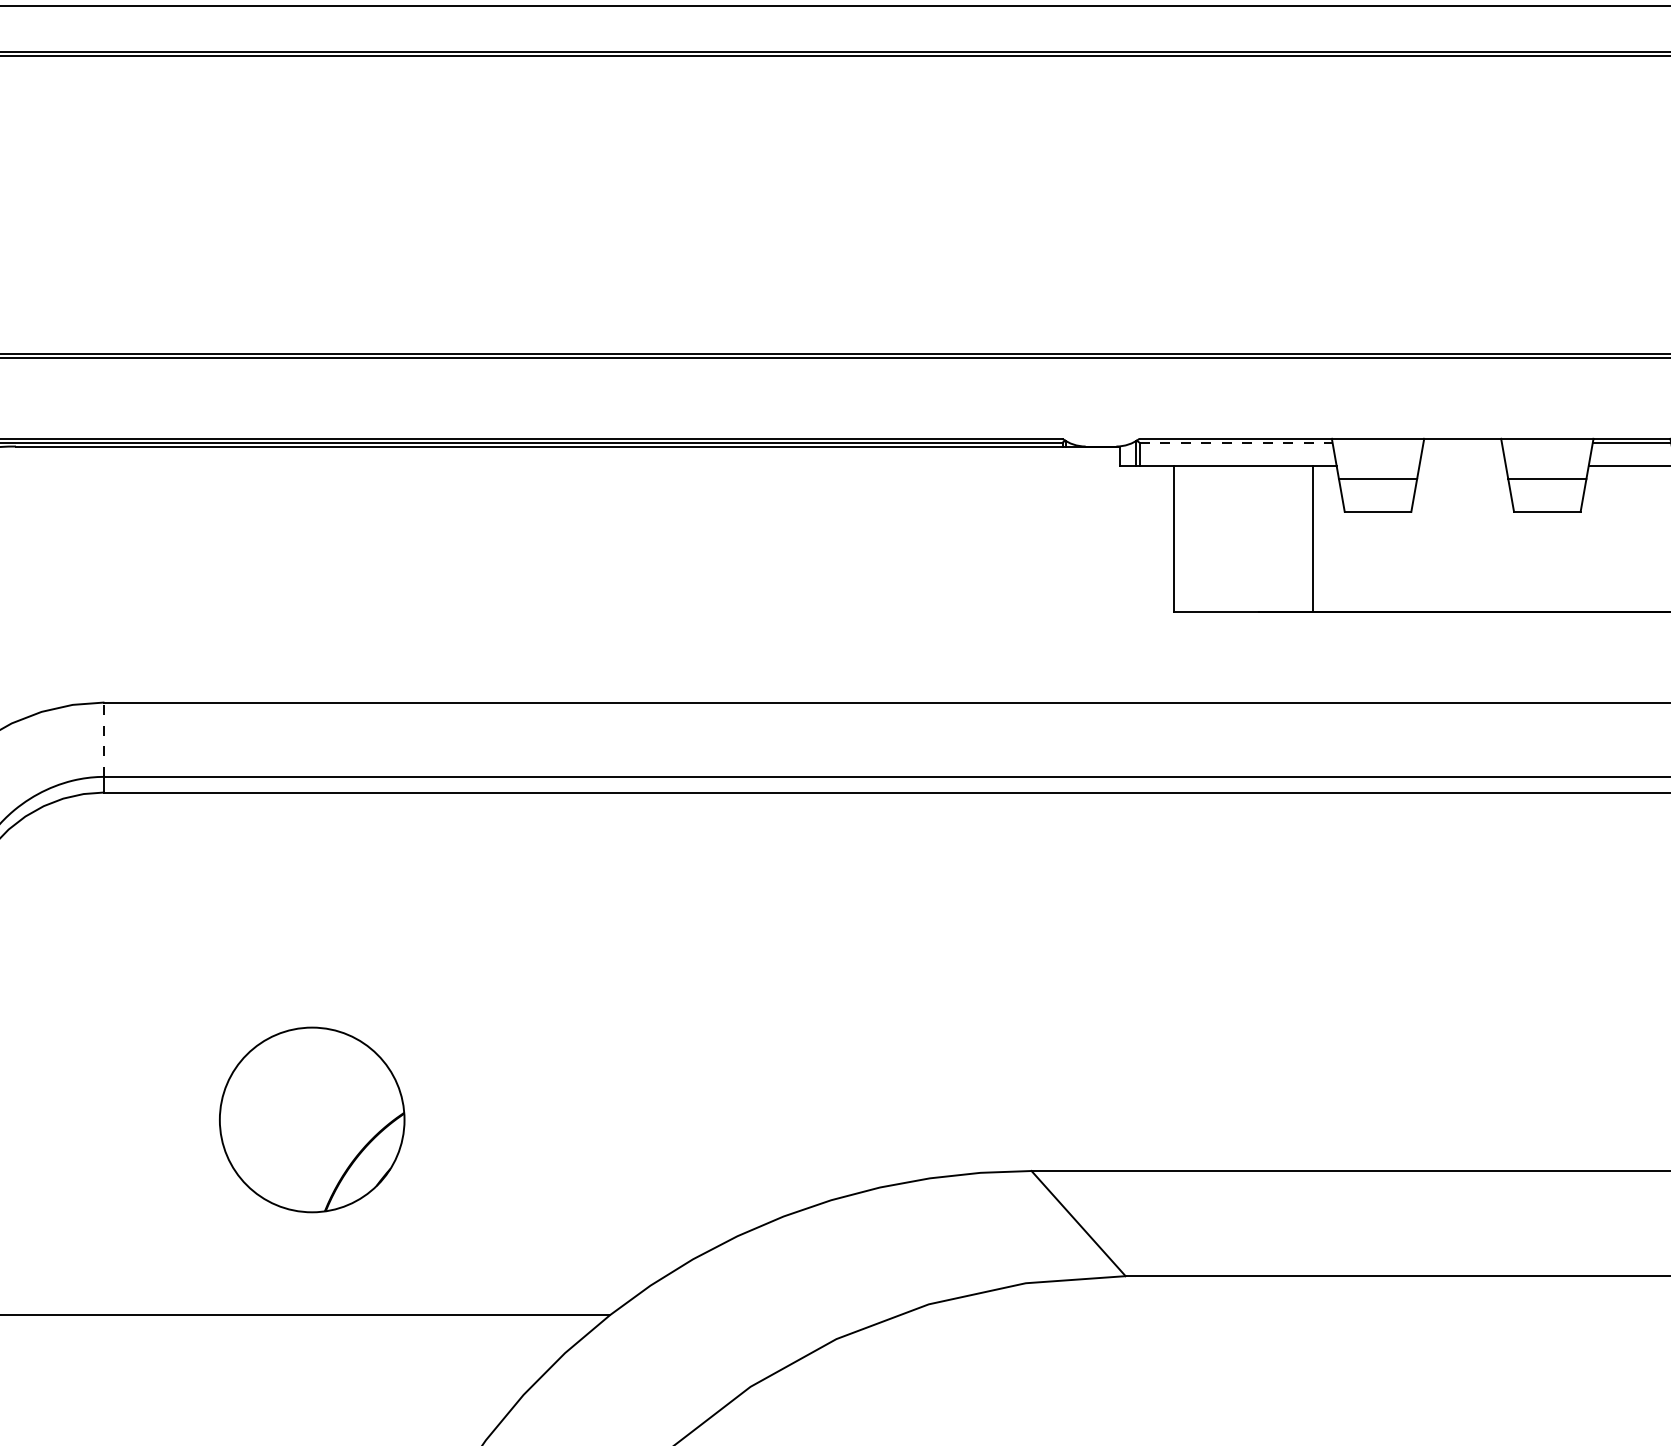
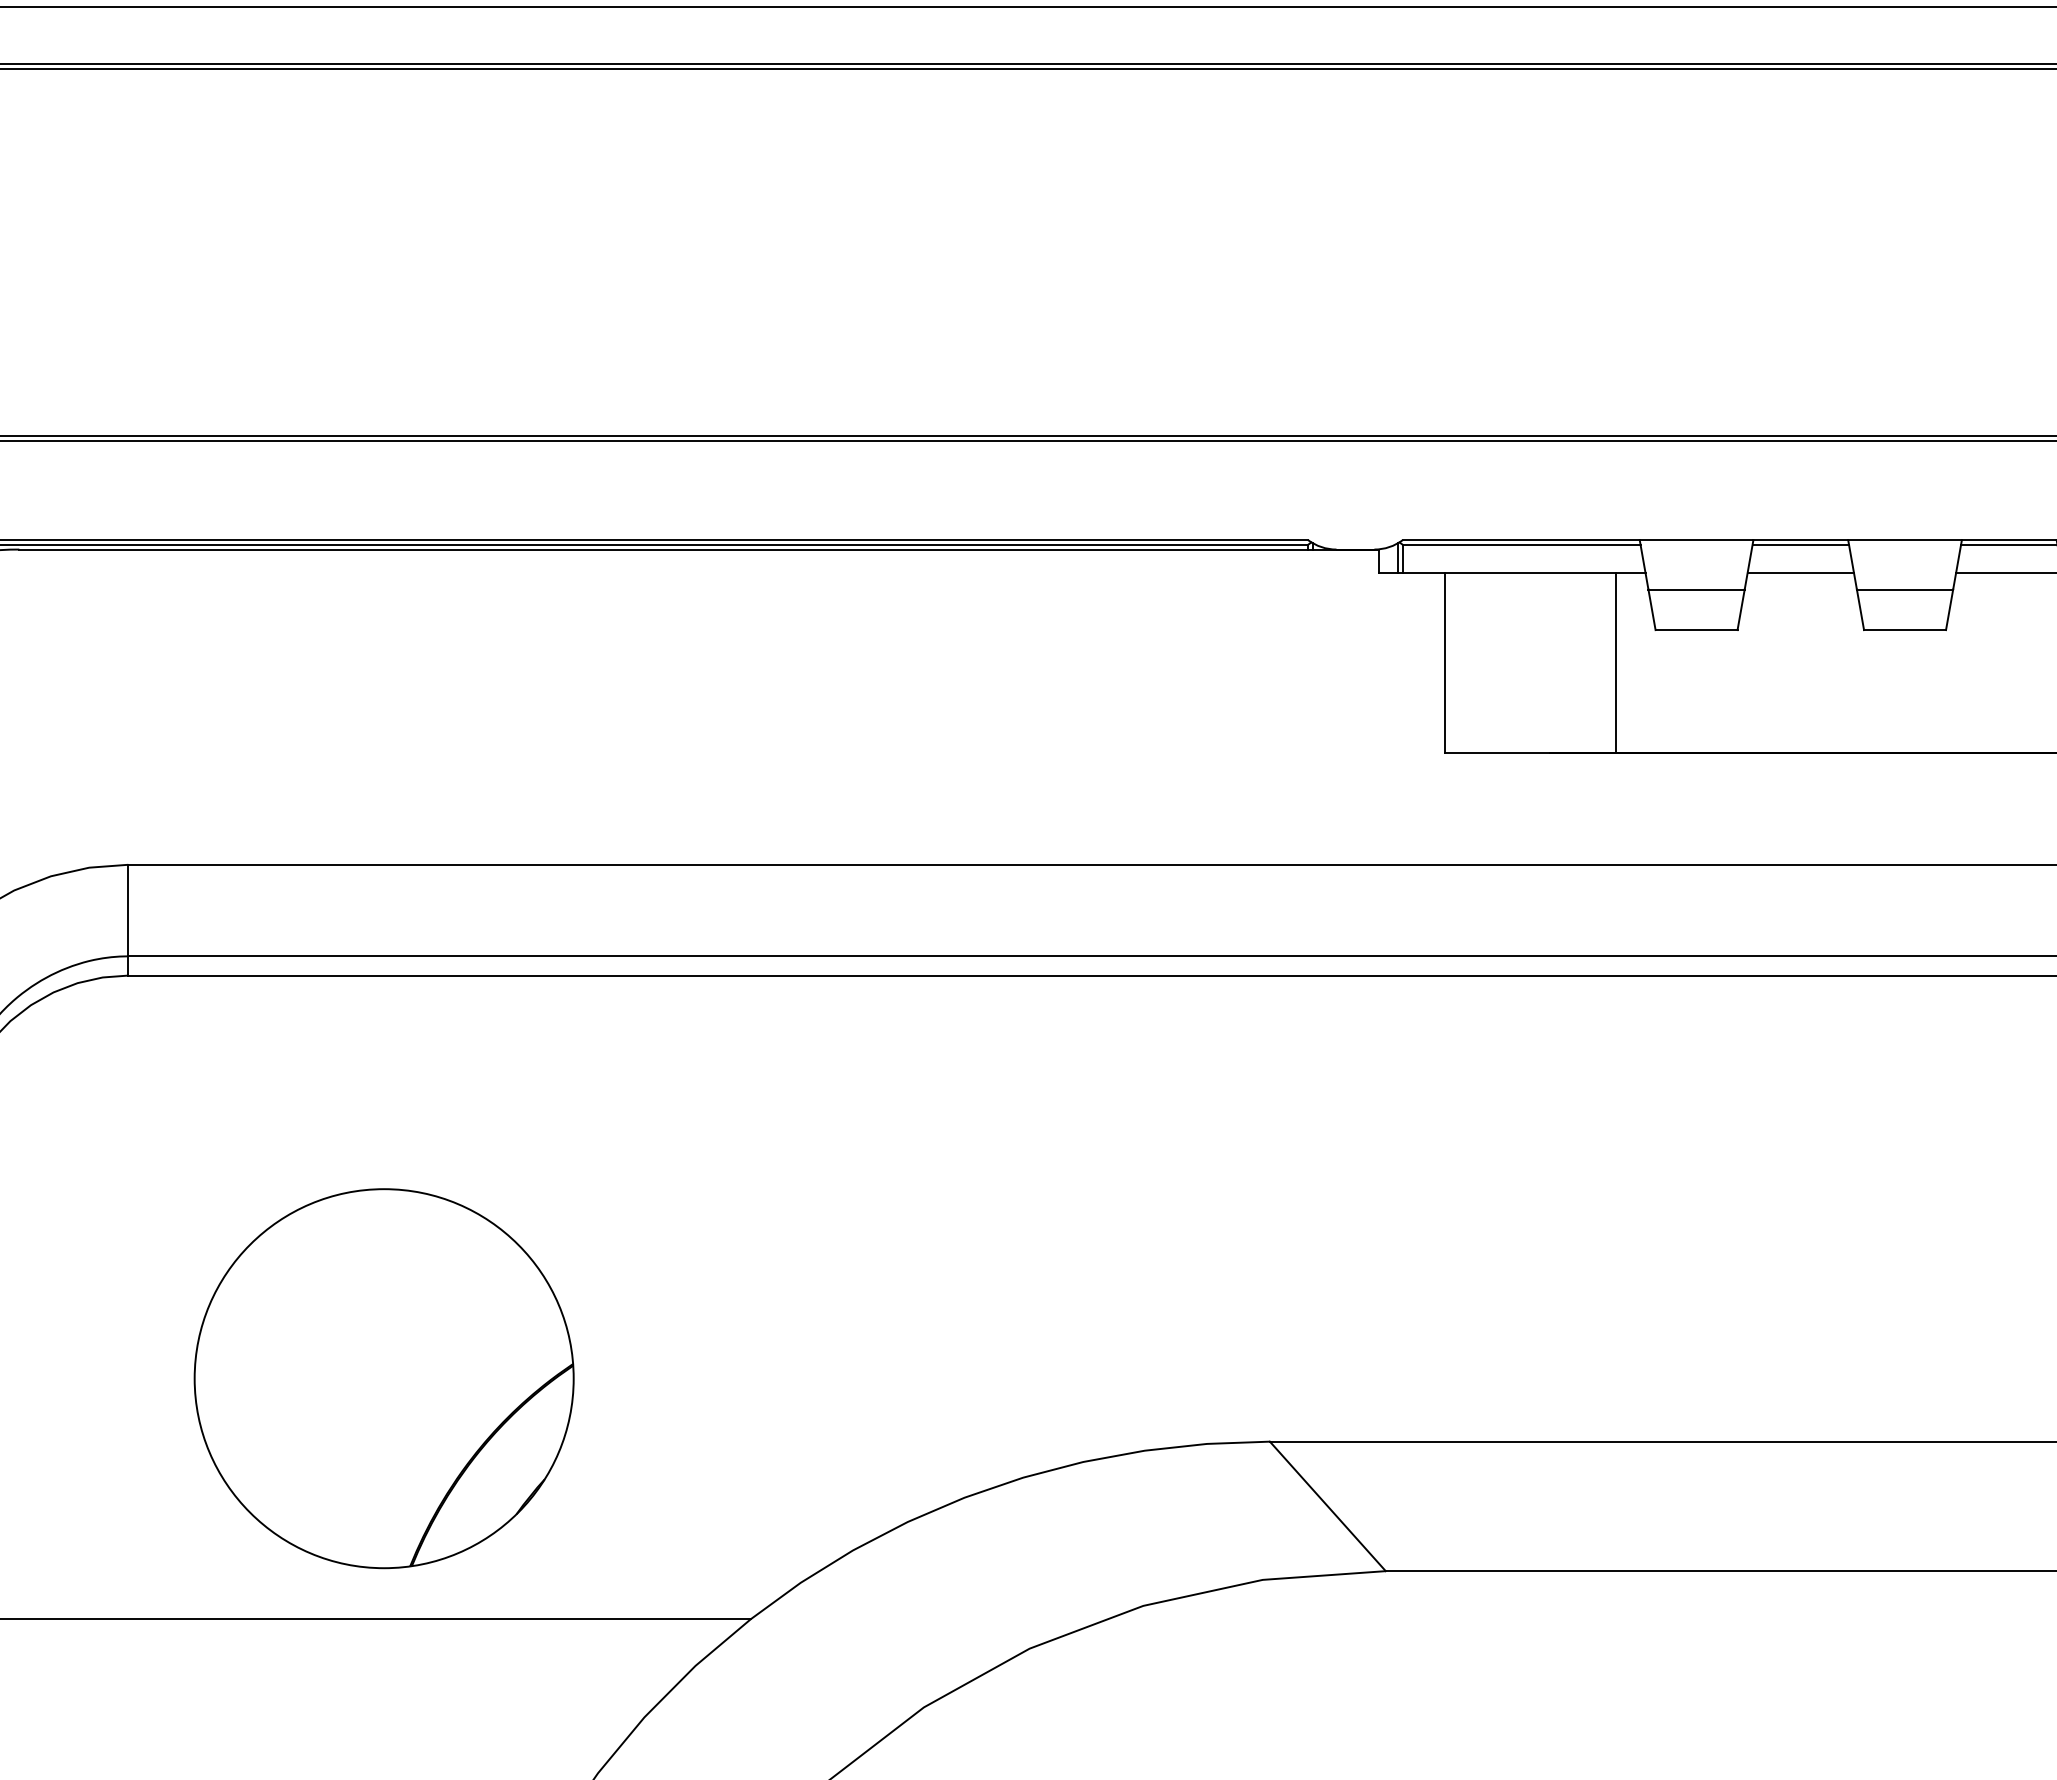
line: (1235, 442) -> (1521, 544), dashed -> solid
line: (1462, 442) -> (1800, 544), added
line: (1462, 465) -> (1800, 573), added
line: (104, 739) -> (128, 910), dashed -> solid
part: (311, 1119) -> (383, 1378), size x1.67

